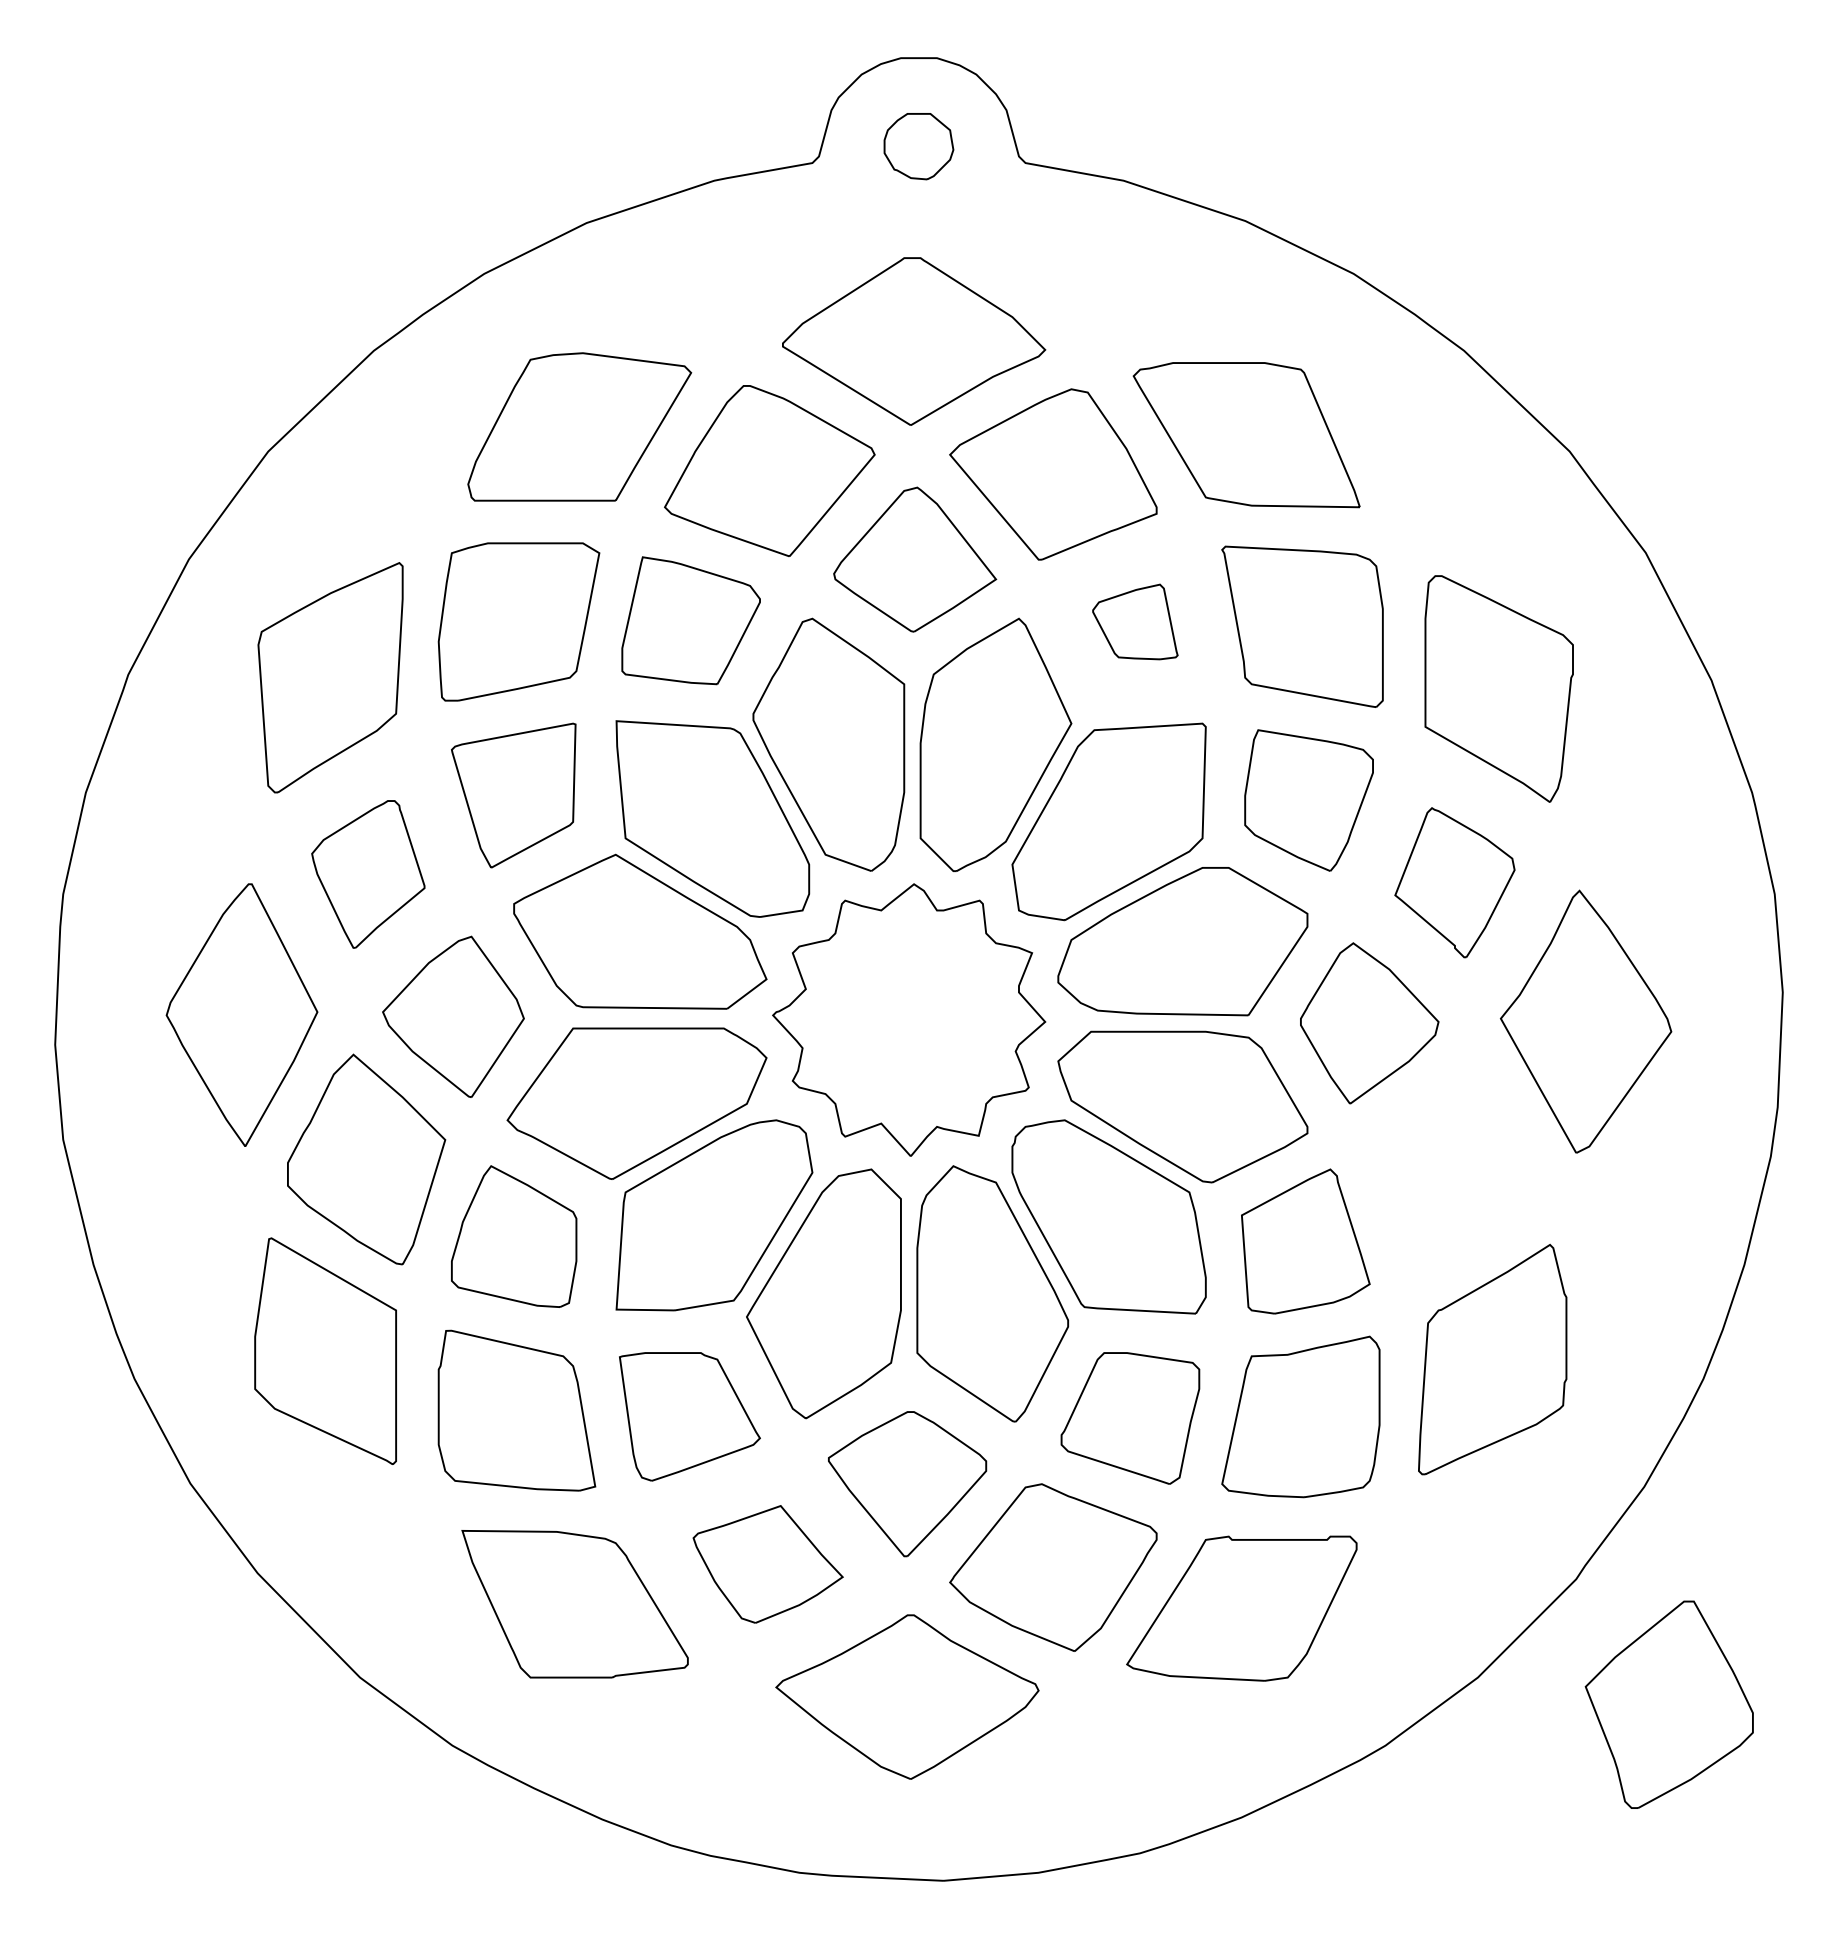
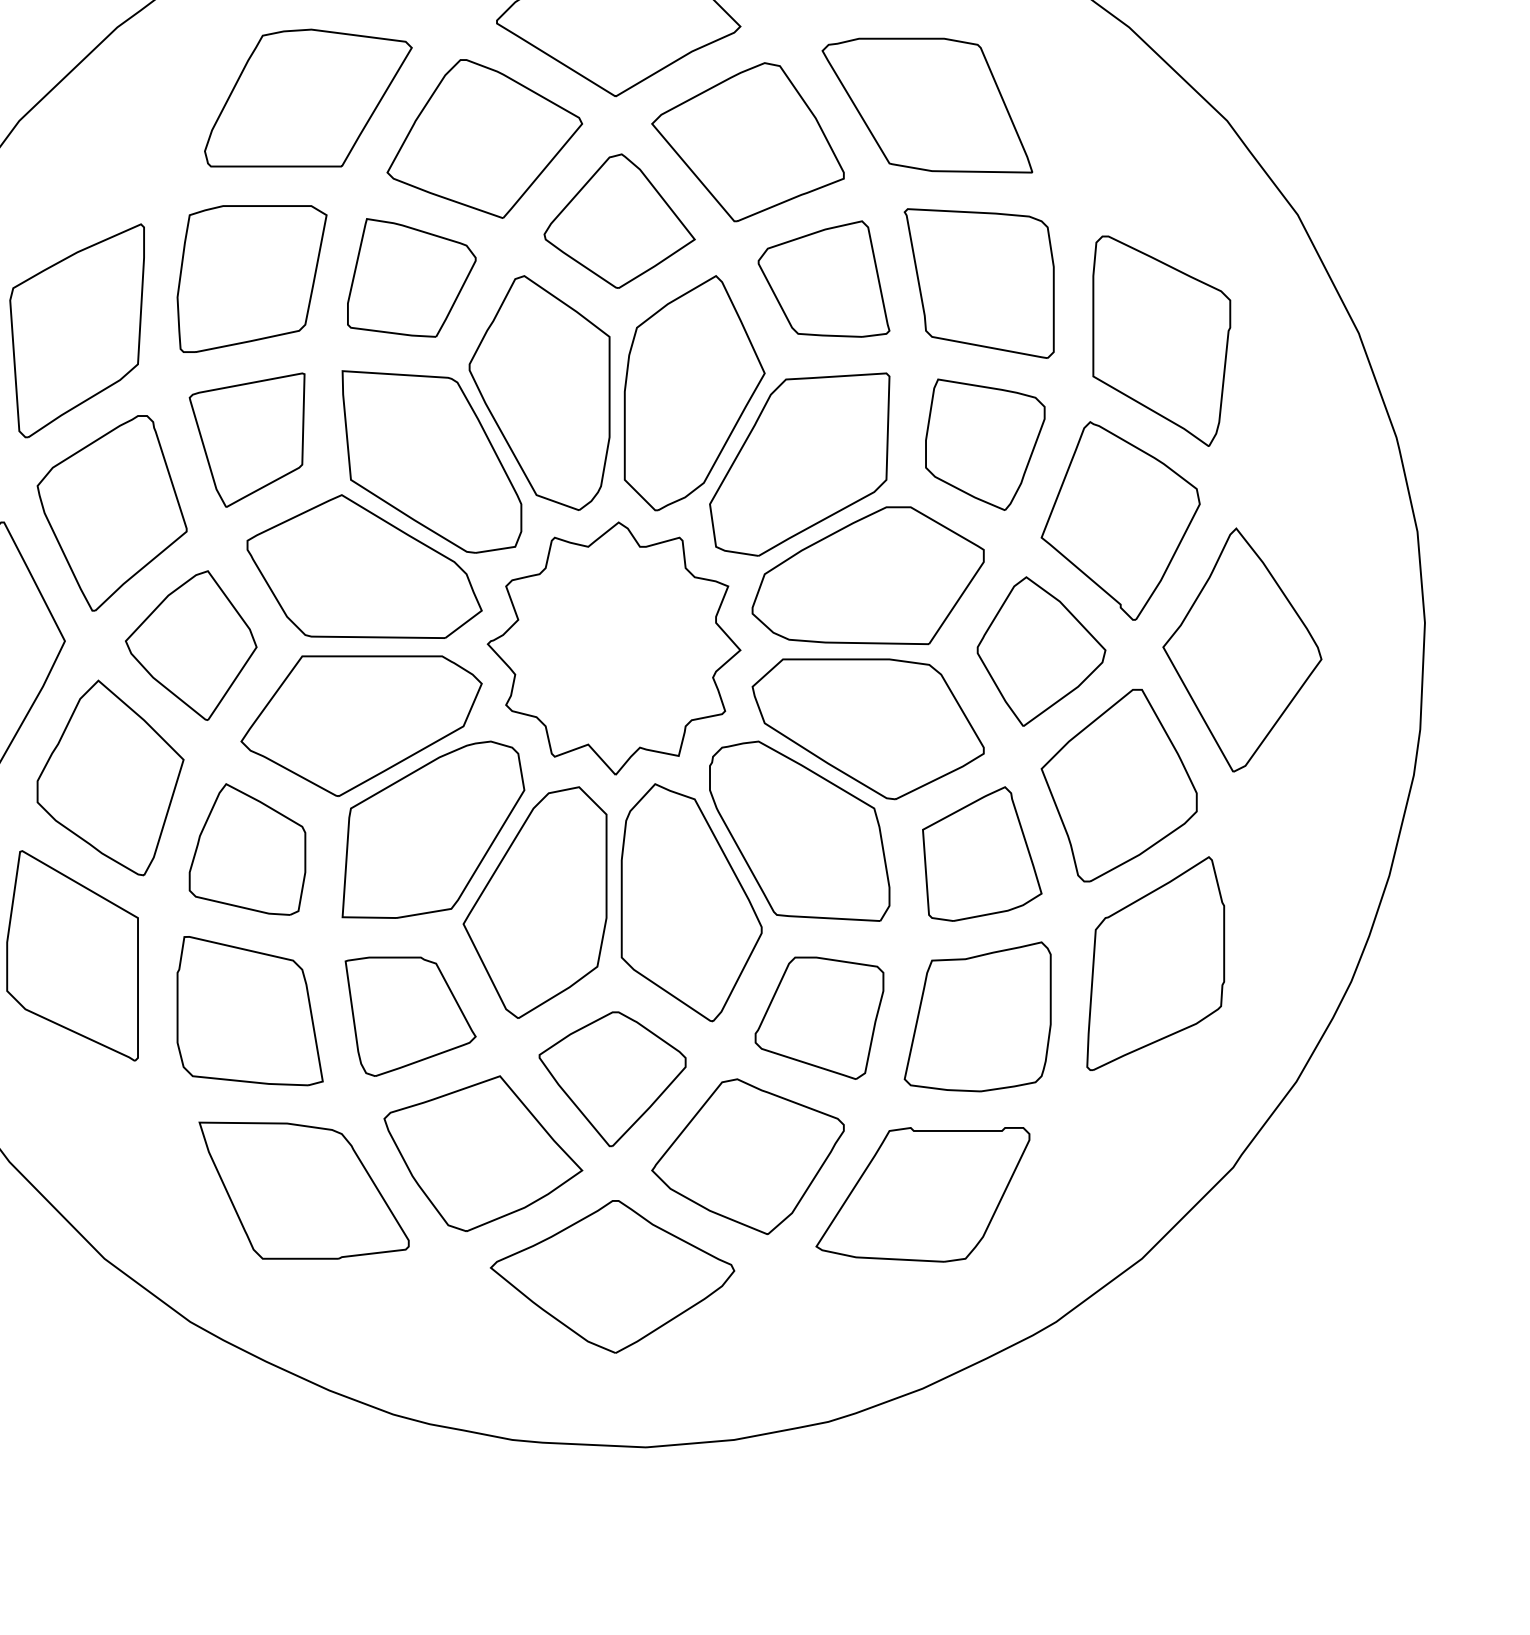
part: (1135, 621) -> (824, 278), size x1.67
part: (368, 874) -> (112, 513), size x1.43
part: (1454, 882) -> (1120, 520), size x1.43
part: (767, 1564) -> (482, 1153), size x1.43
part: (1668, 1704) -> (1118, 785), moved

